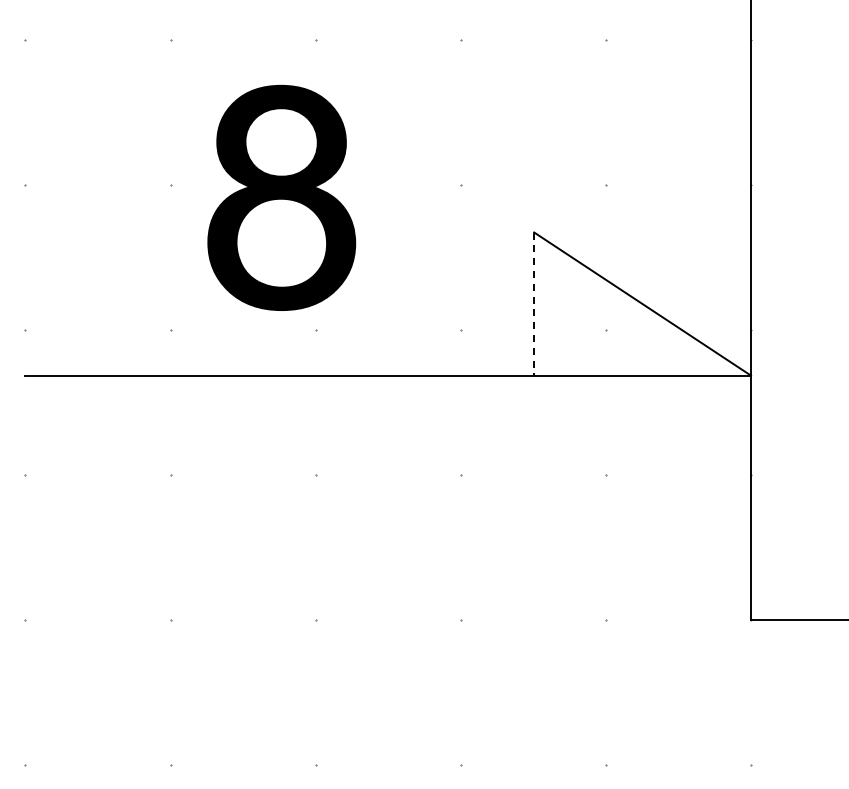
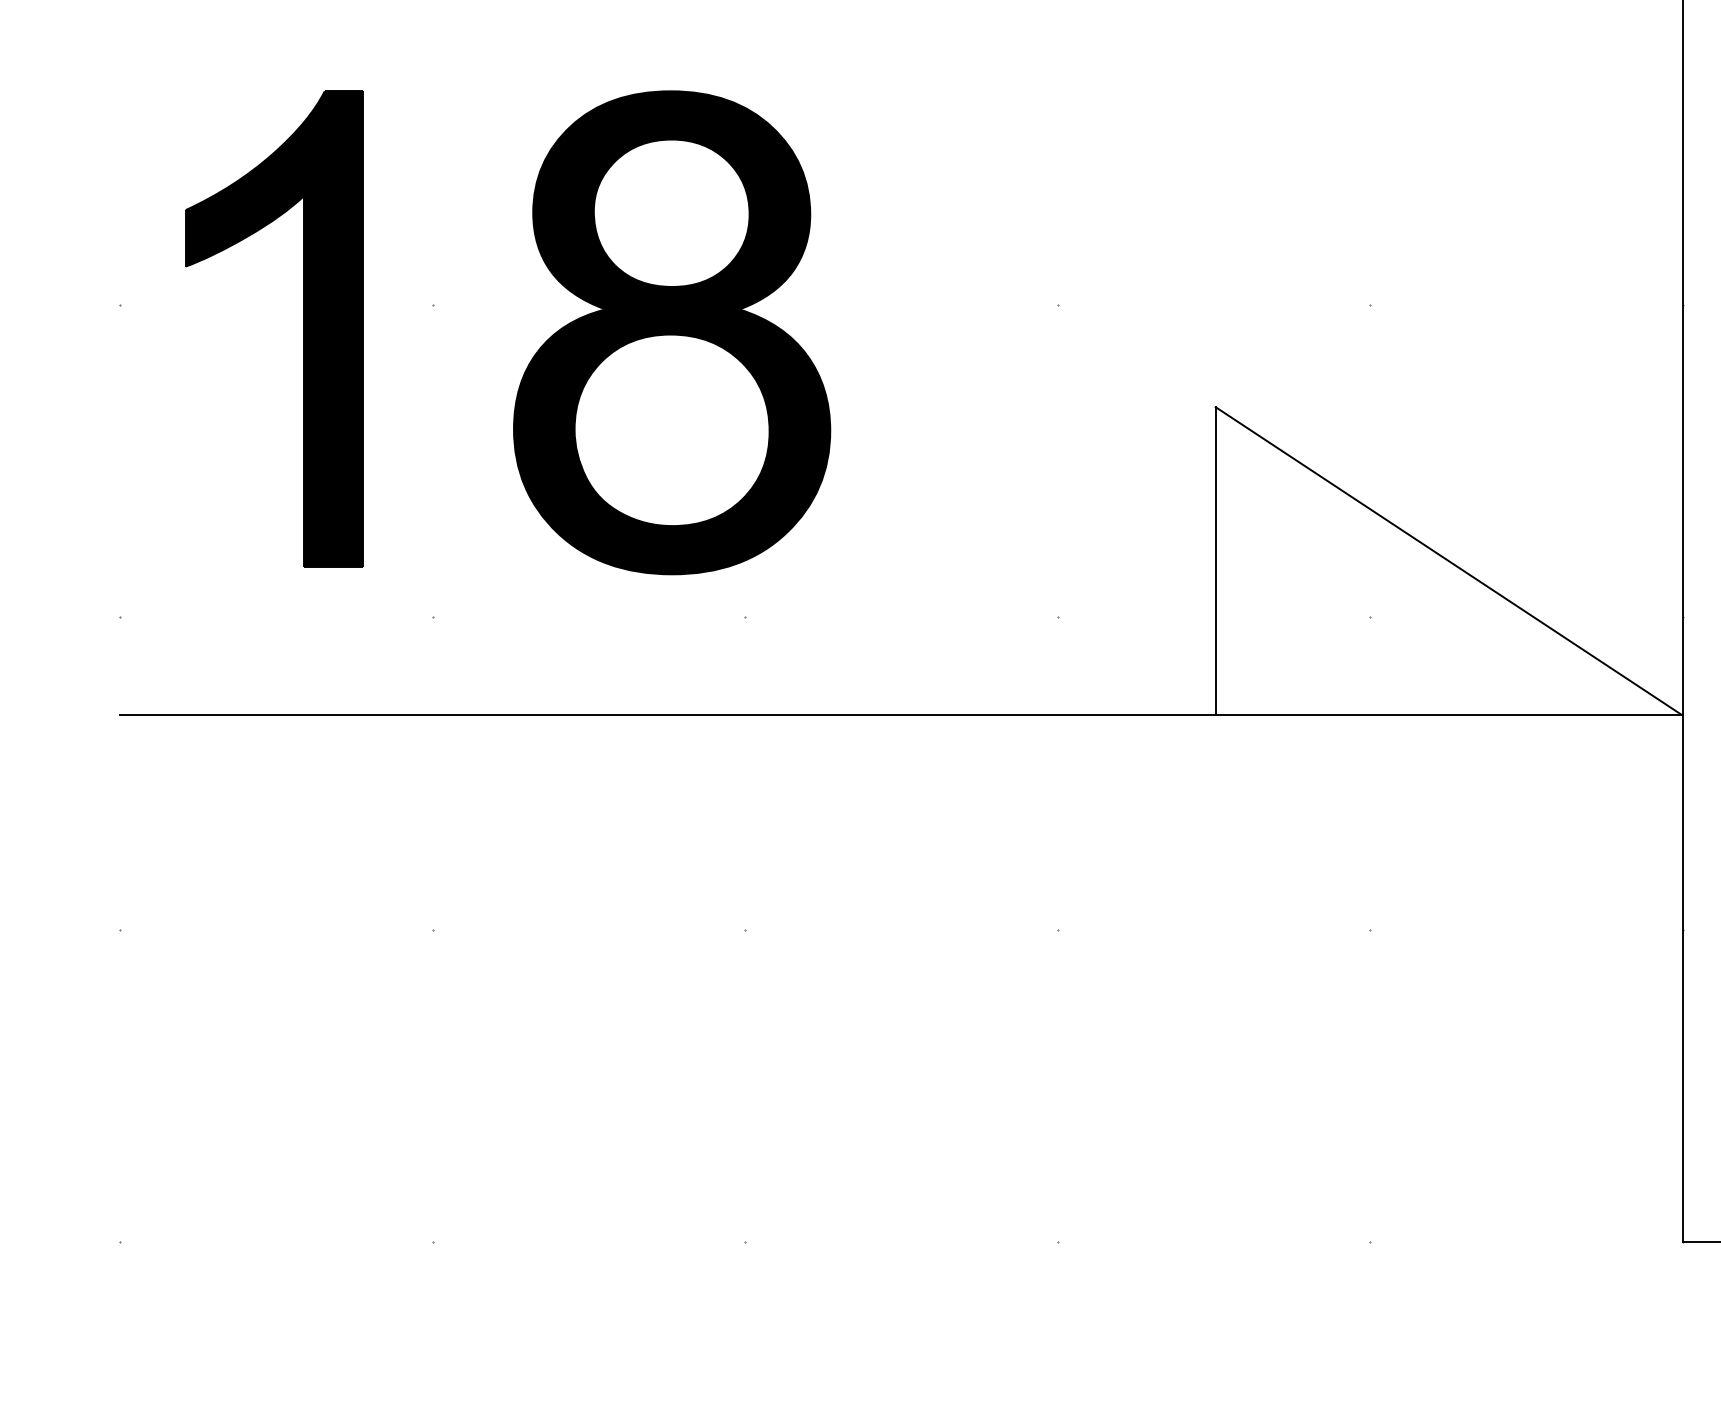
part: (110, 196) -> (303, 329), added
line: (534, 304) -> (1216, 562), dashed -> solid

